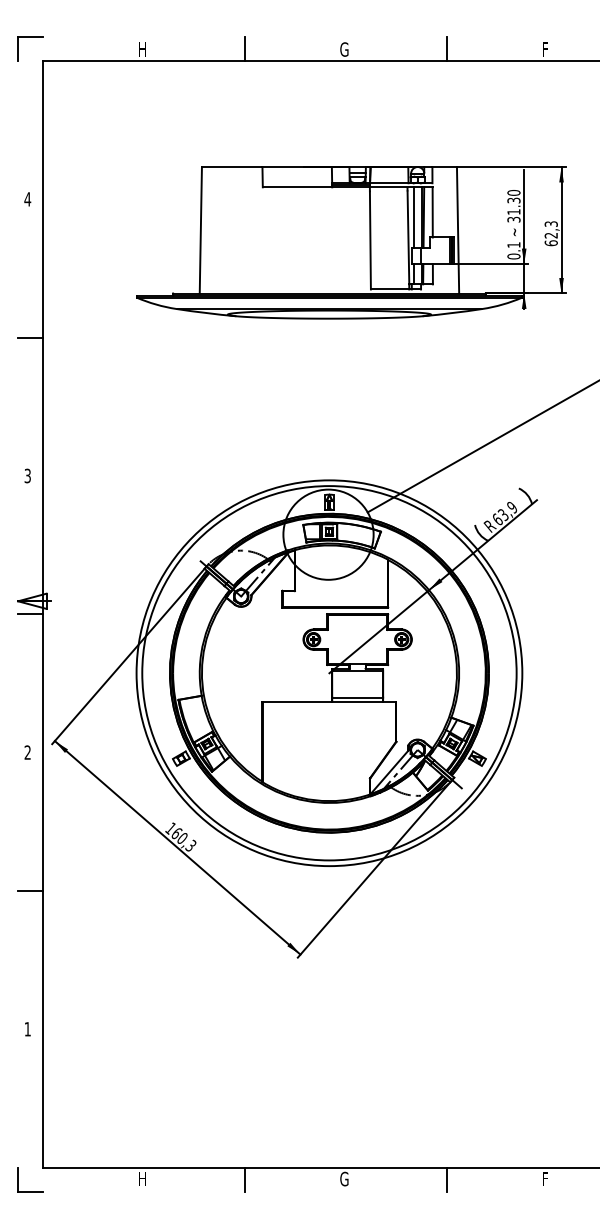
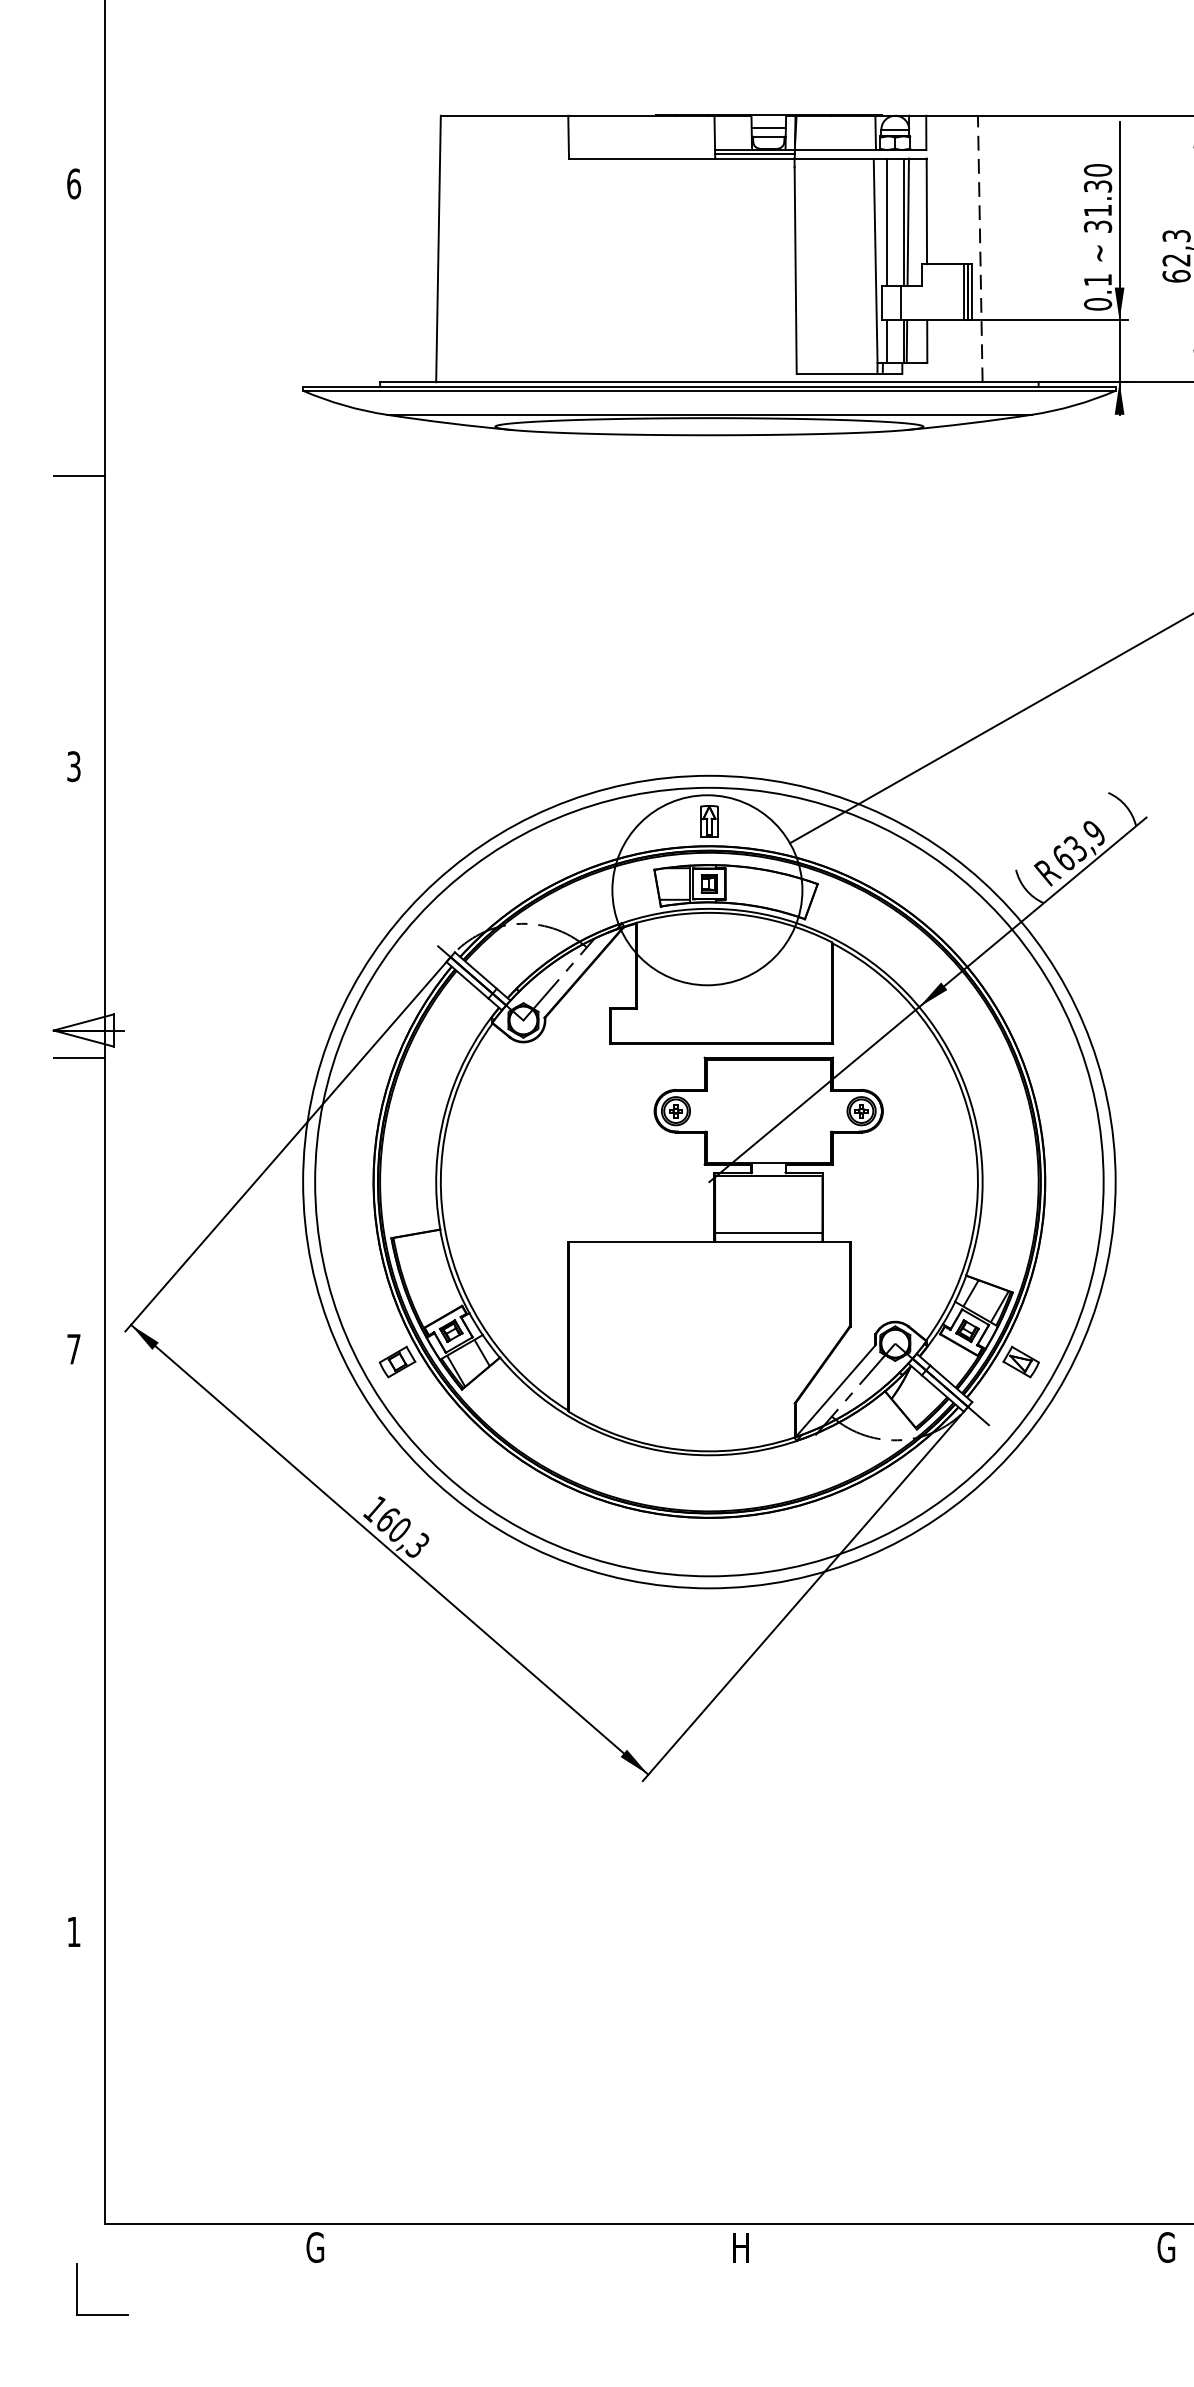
text: (27, 199) -> (73, 184), 4 -> 6
line: (458, 229) -> (981, 247), solid -> dashed
text: (27, 752) -> (73, 1348), 2 -> 7
line: (30, 891) -> (79, 1641), removed
text: (142, 1178) -> (315, 2246), H -> G
text: (344, 1178) -> (741, 2246), G -> H
text: (546, 1178) -> (1166, 2246), F -> G
part: (18, 1179) -> (77, 2288), moved
line: (244, 1179) -> (530, 2248), removed
line: (446, 1179) -> (955, 2248), removed

